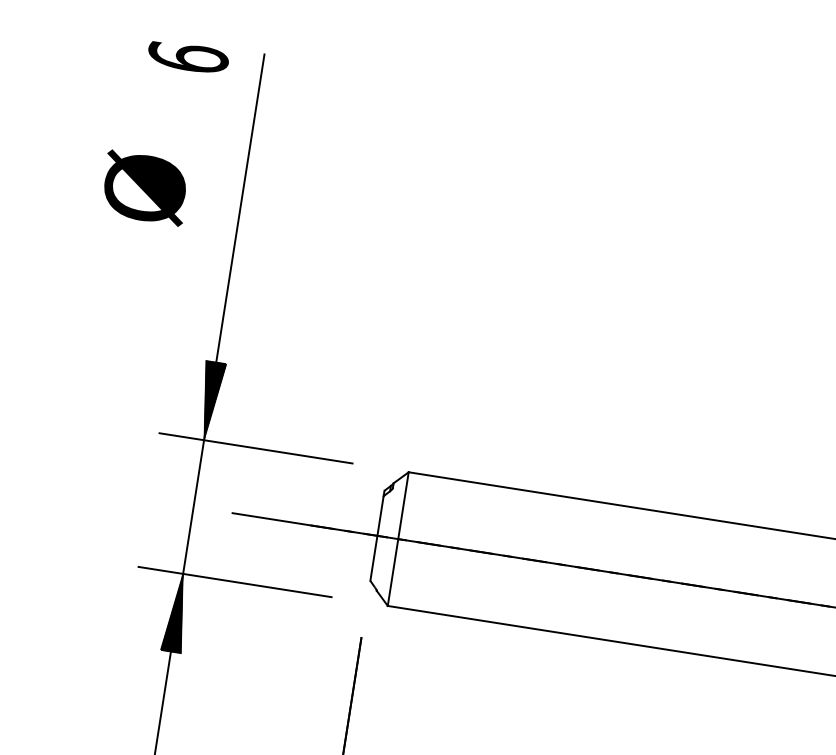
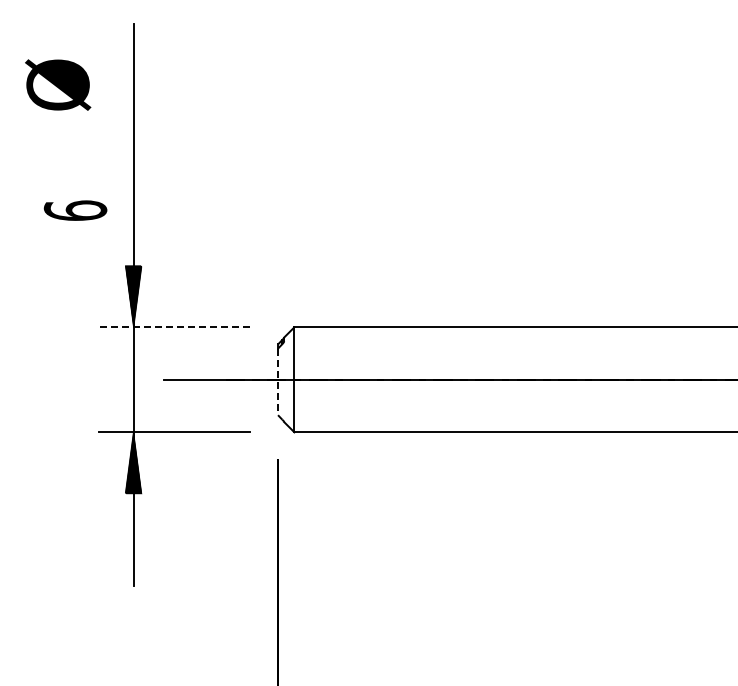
text: (188, 57) -> (75, 210), moved
text: (145, 187) -> (58, 84), moved
line: (256, 448) -> (174, 327), solid -> dashed
line: (377, 539) -> (278, 382), solid -> dashed

